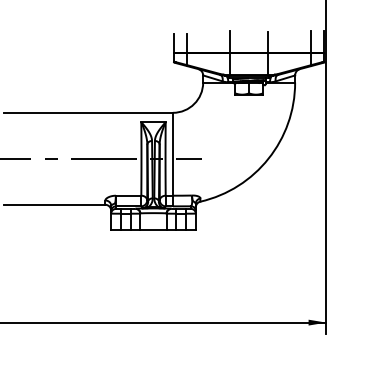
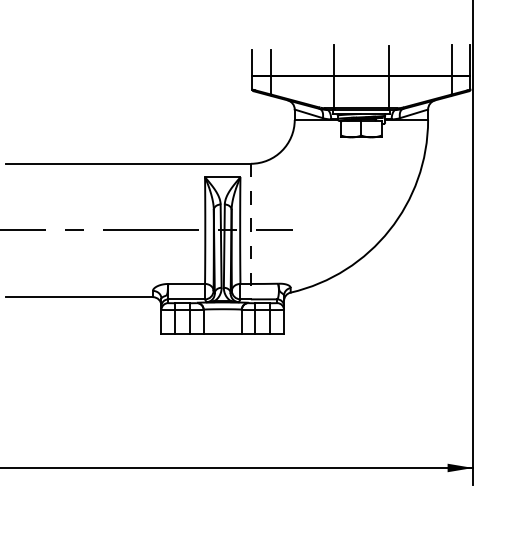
line: (172, 159) -> (250, 231), solid -> dashed

